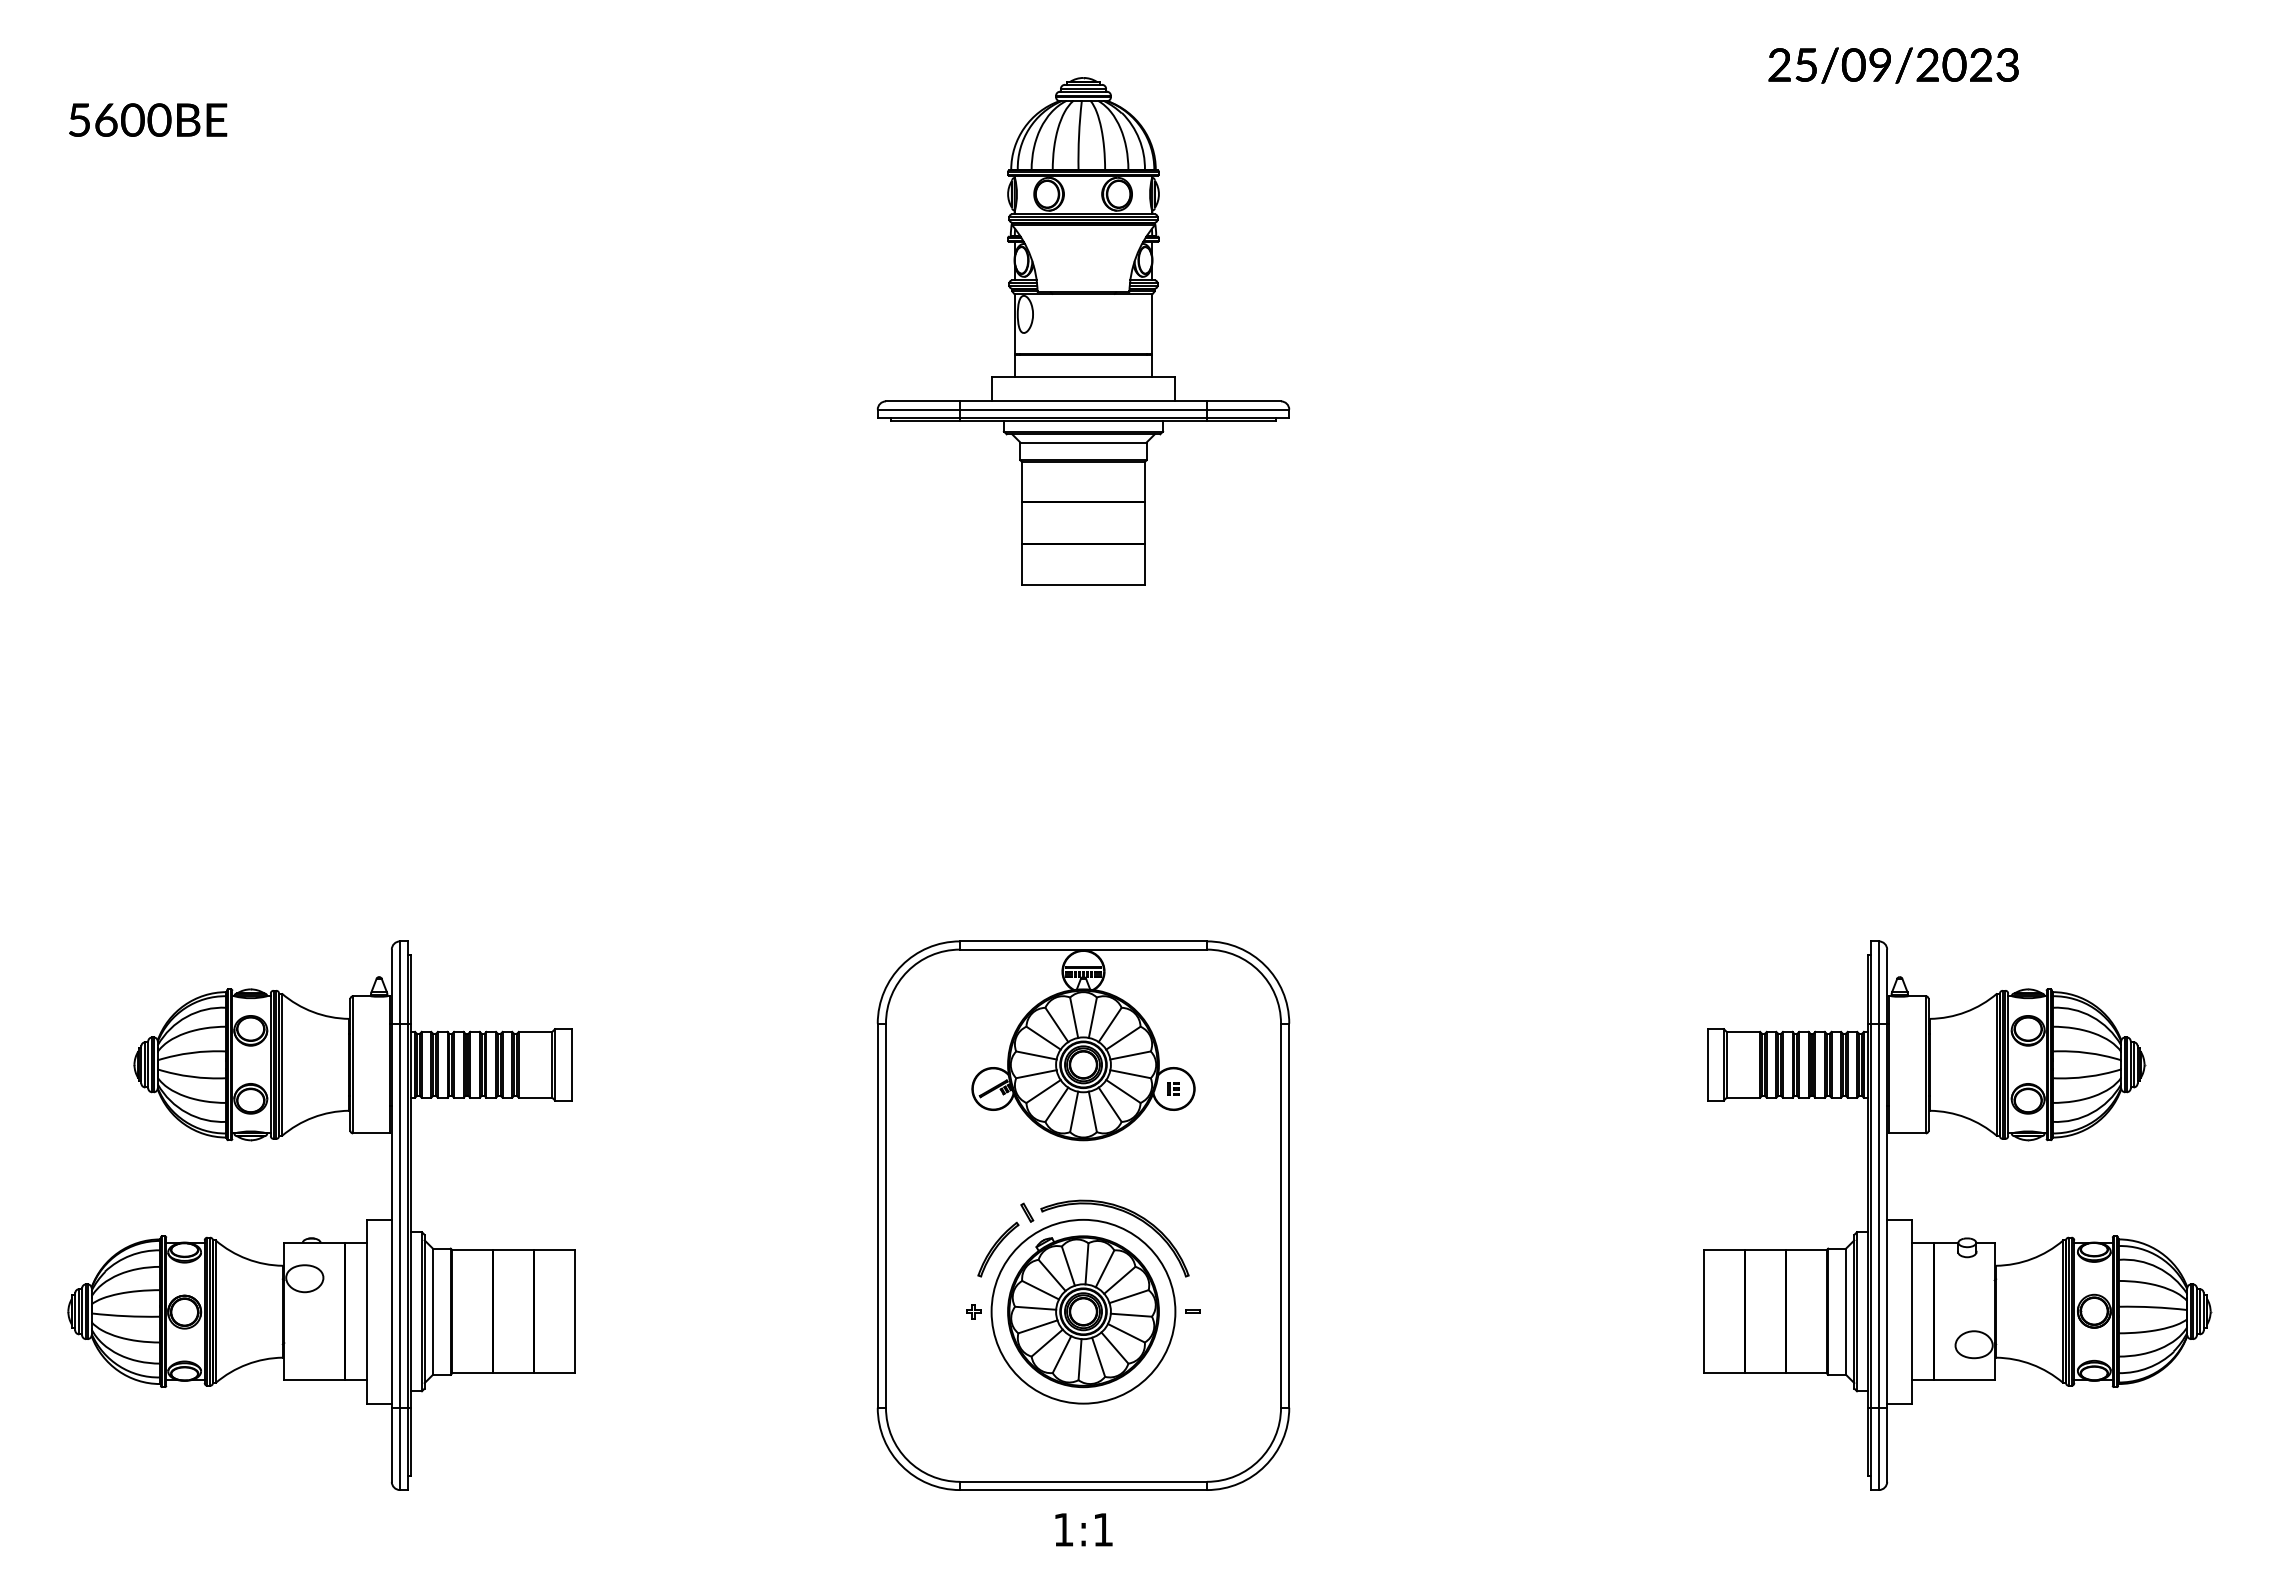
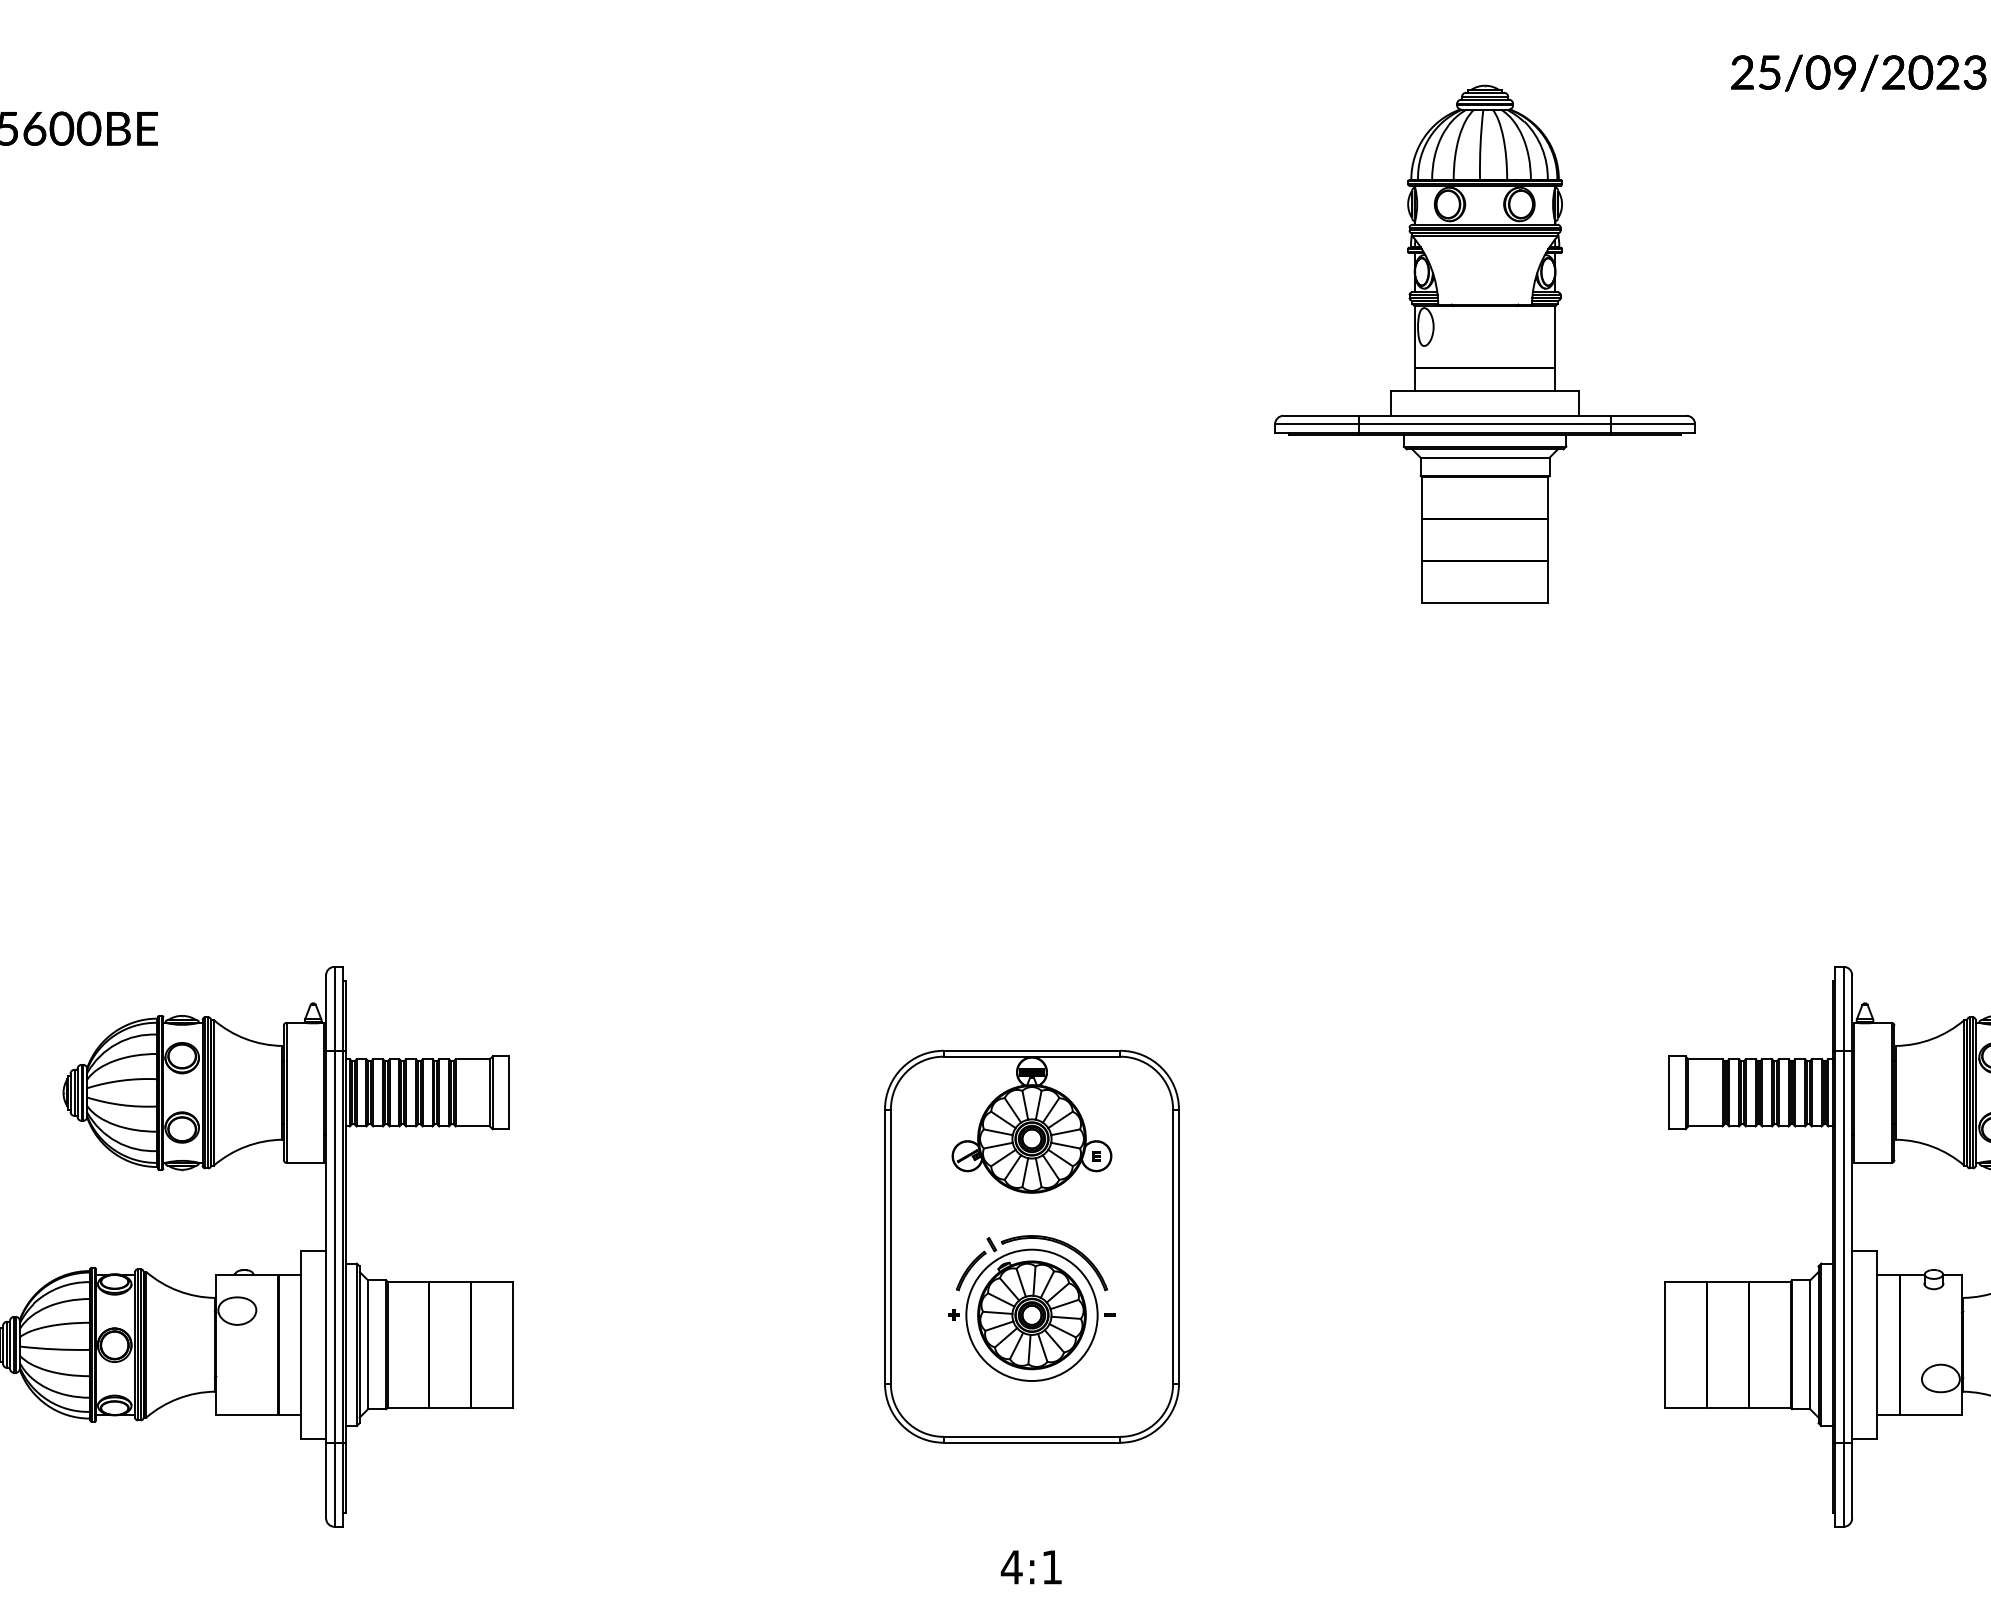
part: (1083, 331) -> (1485, 344), moved
part: (1083, 1215) -> (1031, 1246), size x0.7
text: (1063, 1529) -> (1011, 1567), 1:1 -> 4:1

